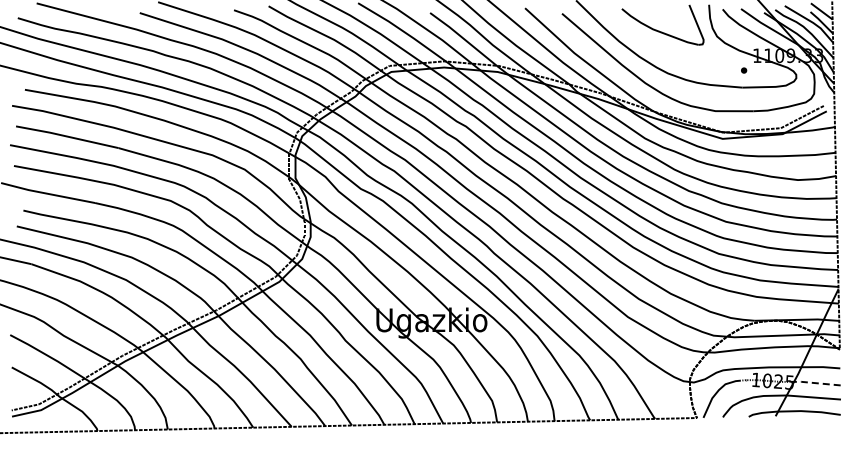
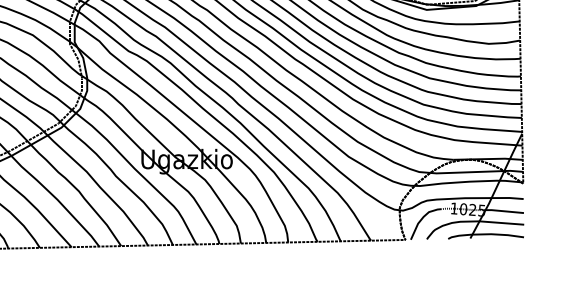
line: (816, 383) -> (504, 211), dashed -> solid

